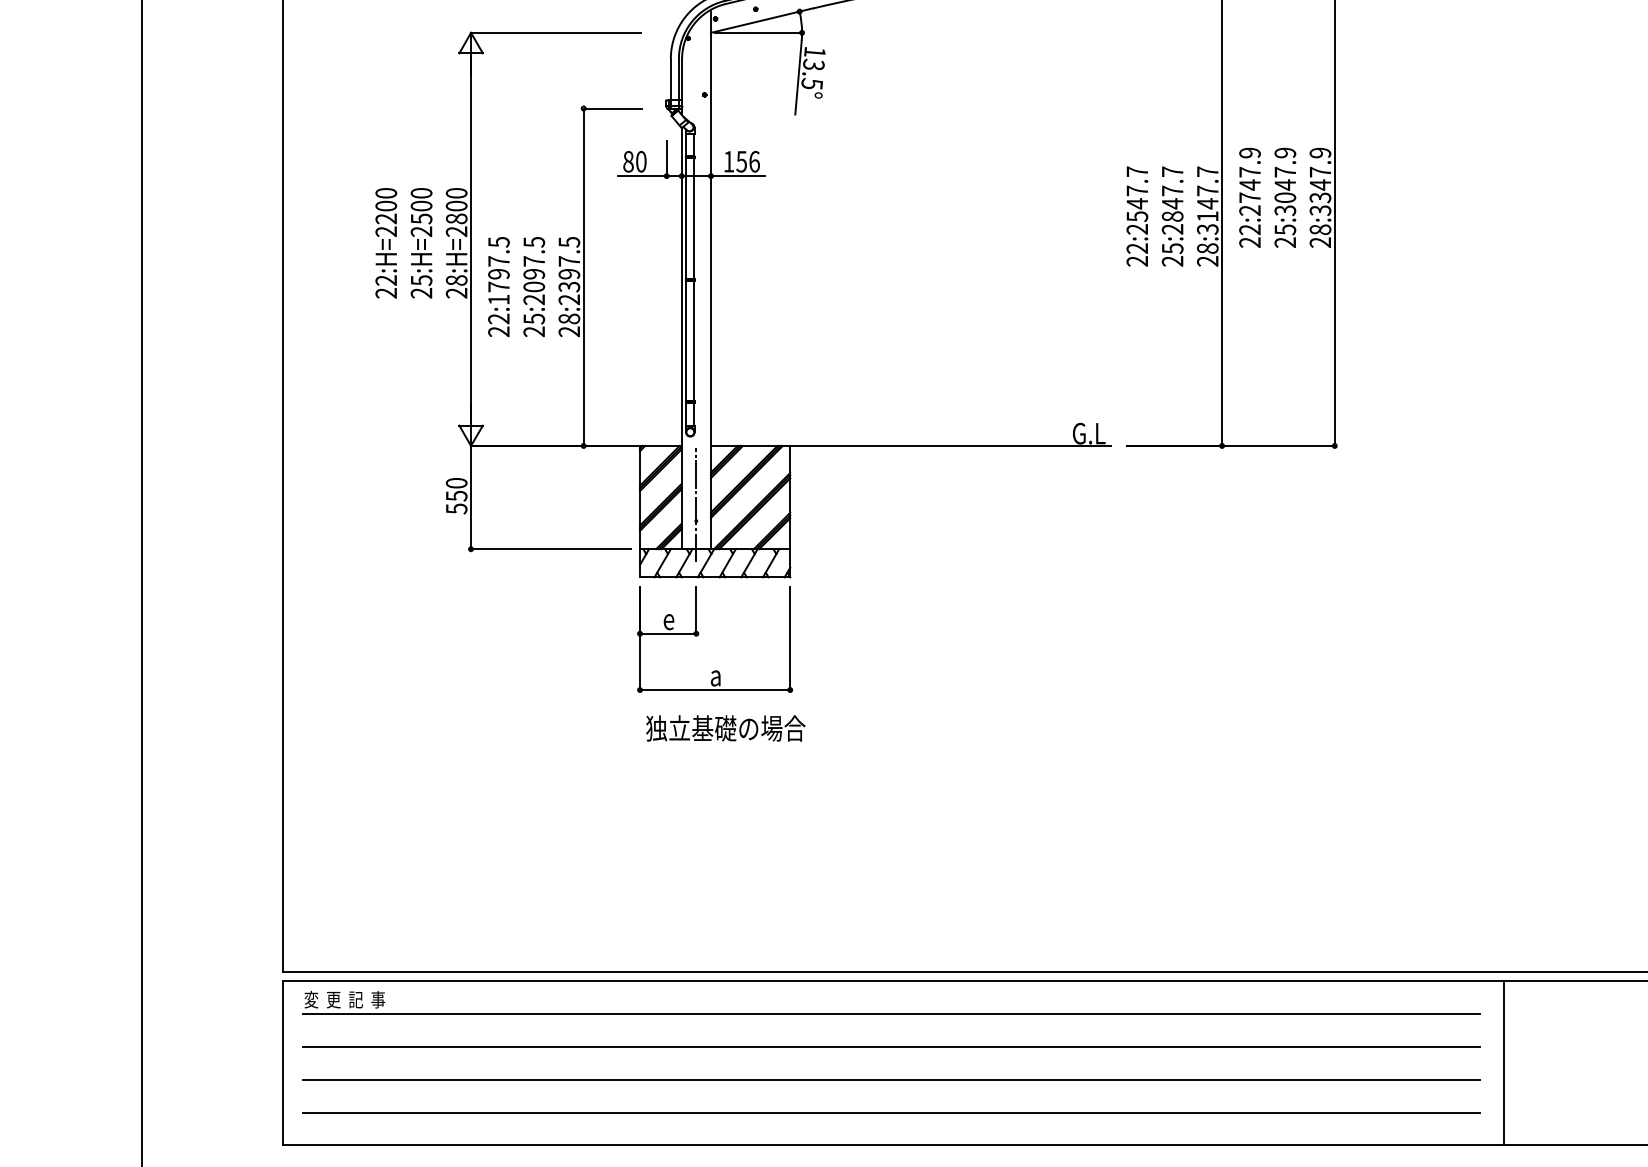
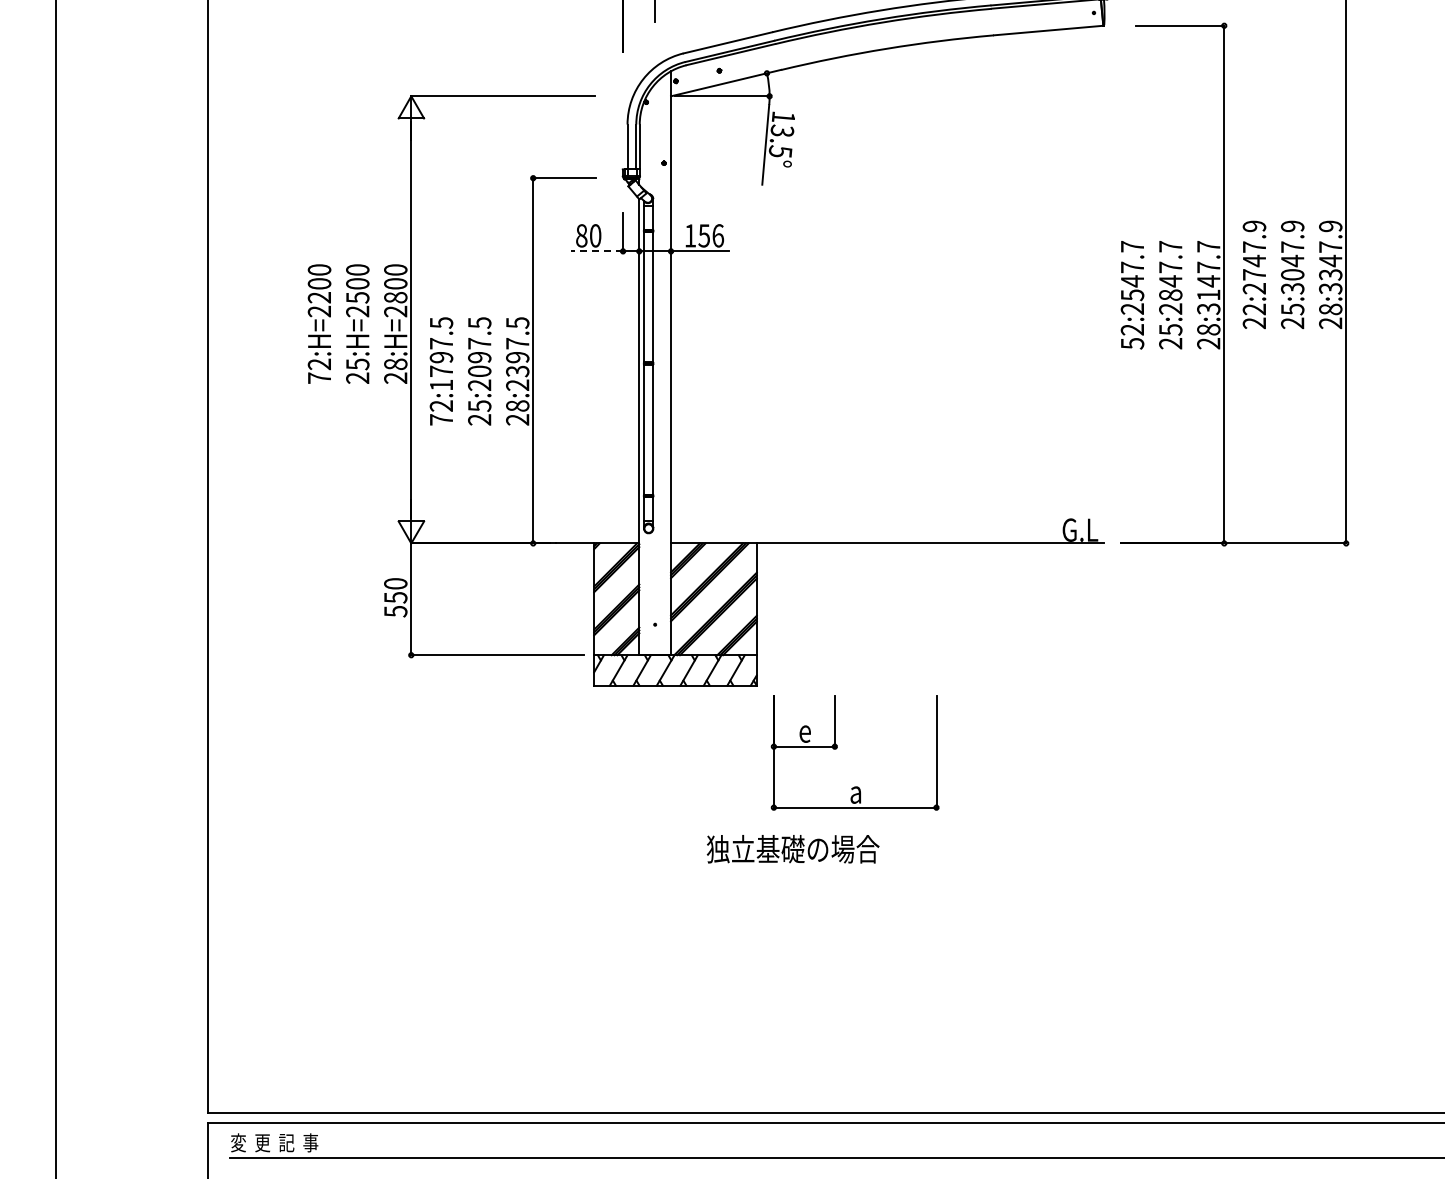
line: (642, 176) -> (596, 251), solid -> dashed
text: (1137, 261) -> (1132, 343), 22:2547.7 -> 52:2547.7
text: (385, 293) -> (318, 378), 22:H=2200 -> 72:H=2200
text: (498, 331) -> (441, 419), 22:1797.5 -> 72:1797.5
line: (696, 504) -> (655, 606), removed
part: (699, 634) -> (838, 747), moved
text: (725, 728) -> (792, 849), moved

